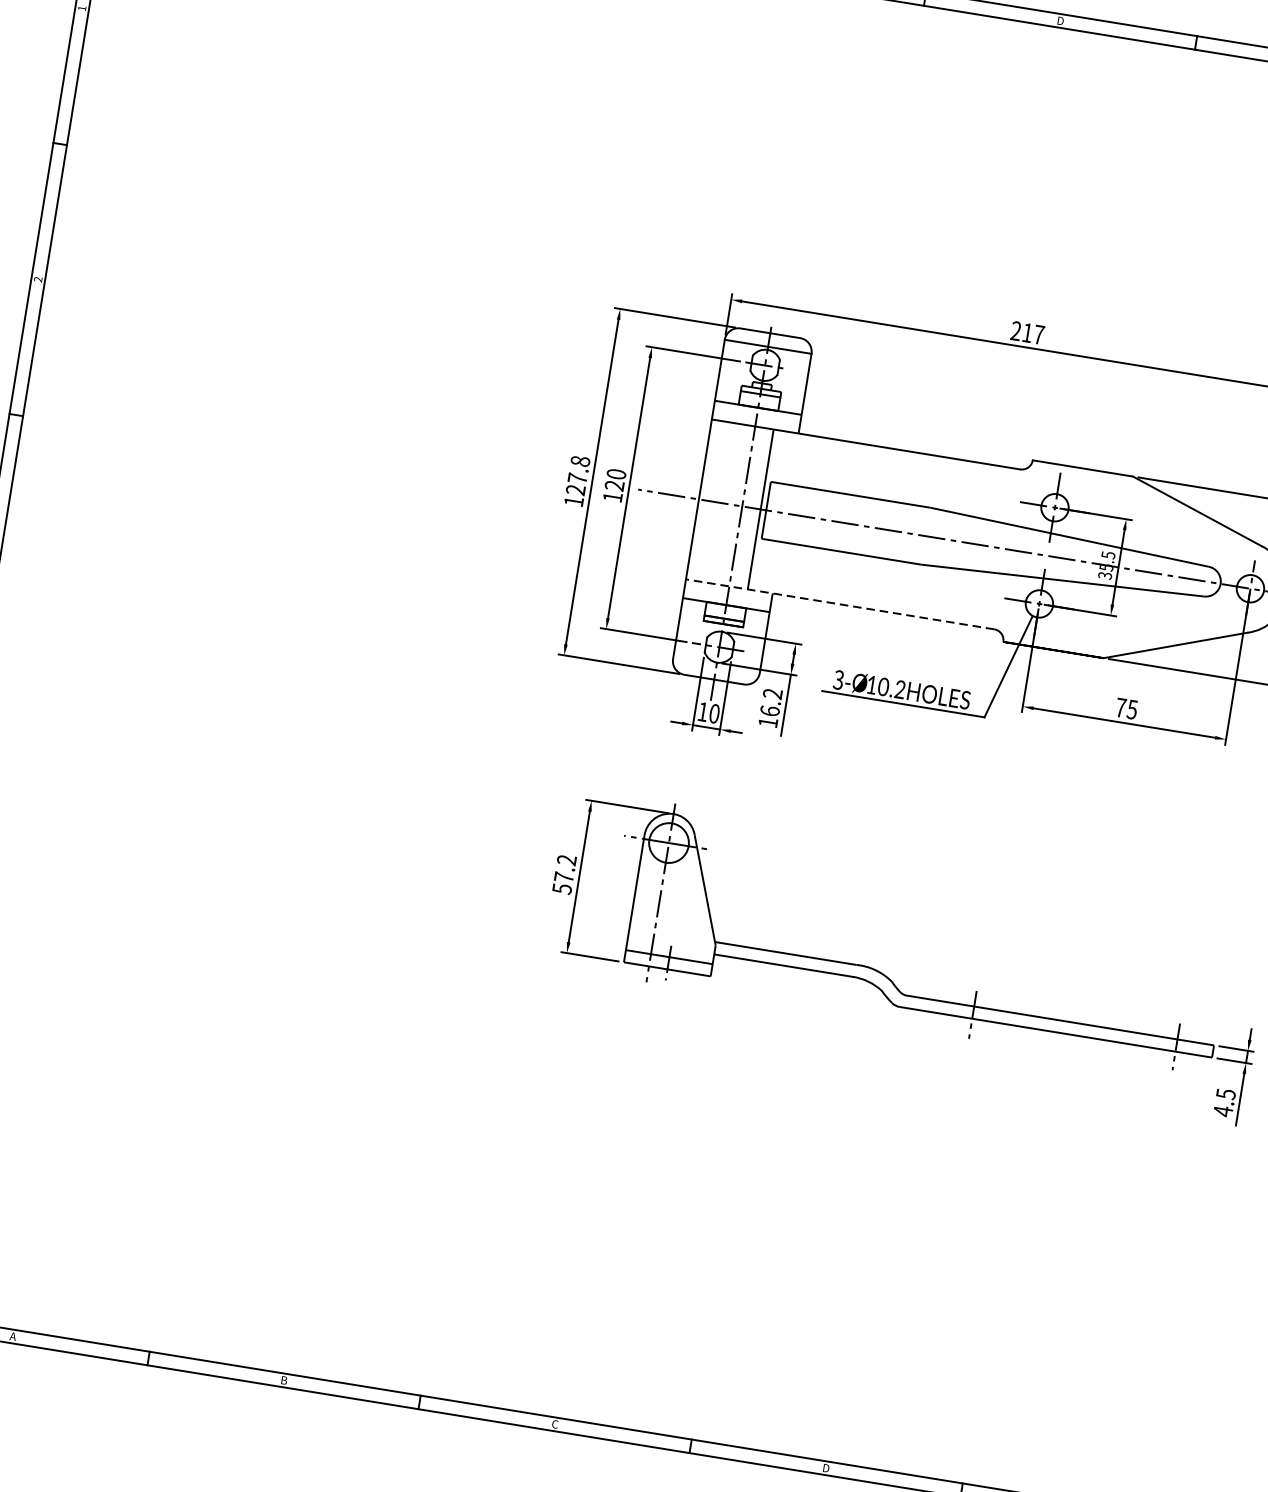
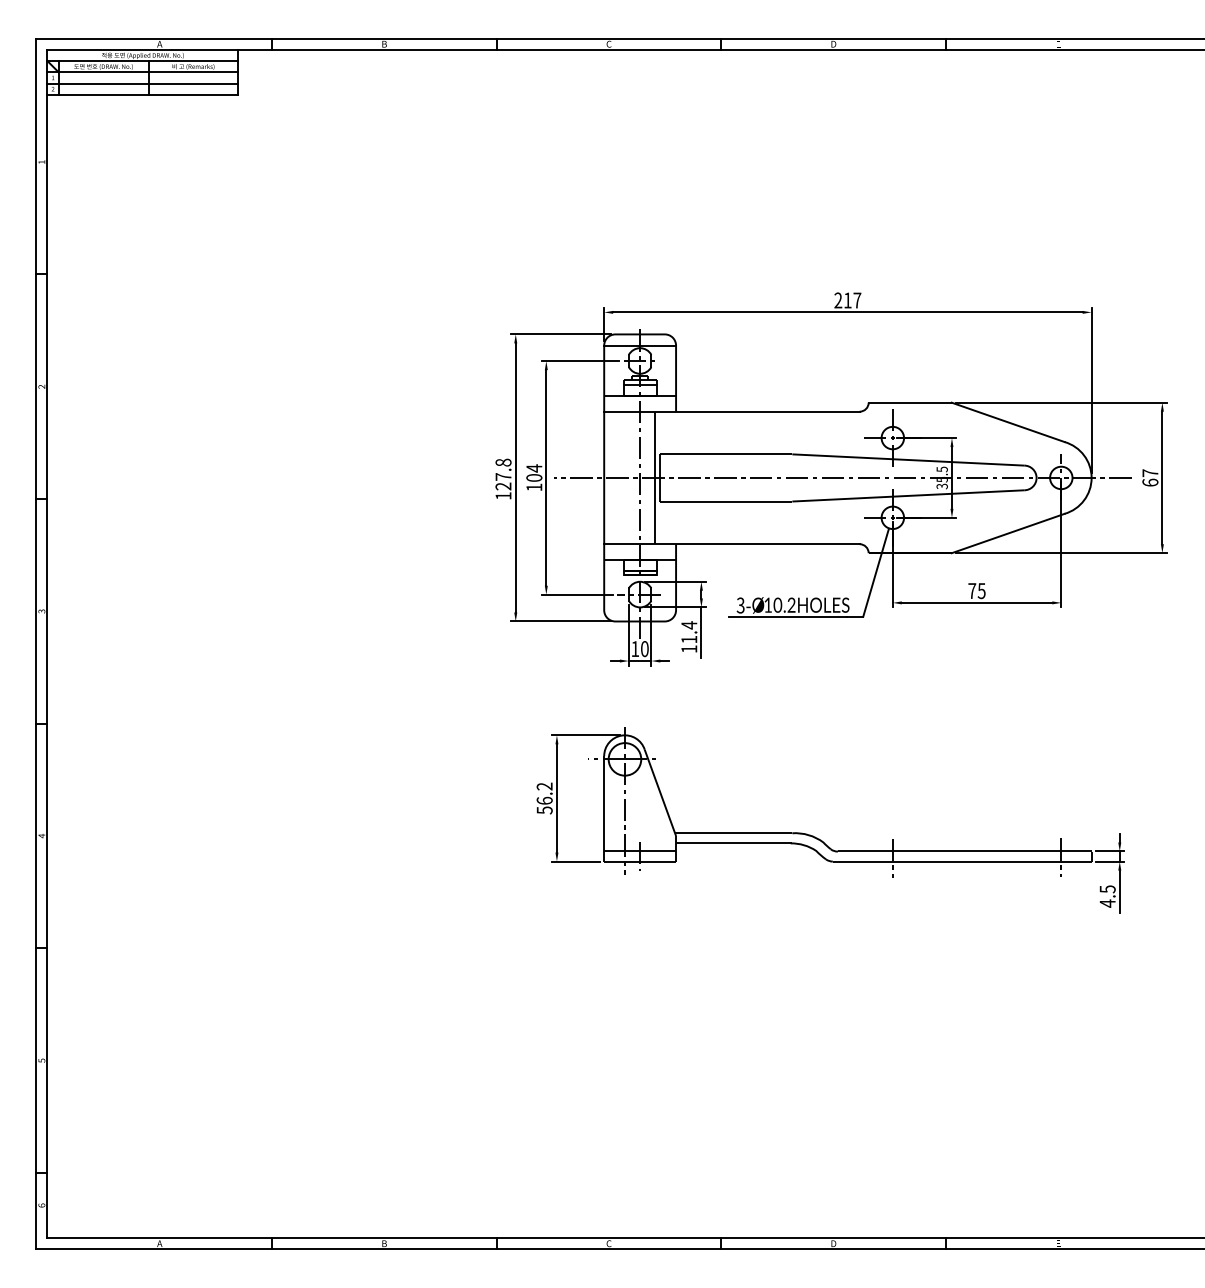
text: (615, 479) -> (534, 472), 120 -> 104
line: (839, 604) -> (731, 544), dashed -> solid
text: (771, 702) -> (689, 632), 16.2 -> 11.4
text: (563, 876) -> (544, 800), 57.2 -> 56.2

